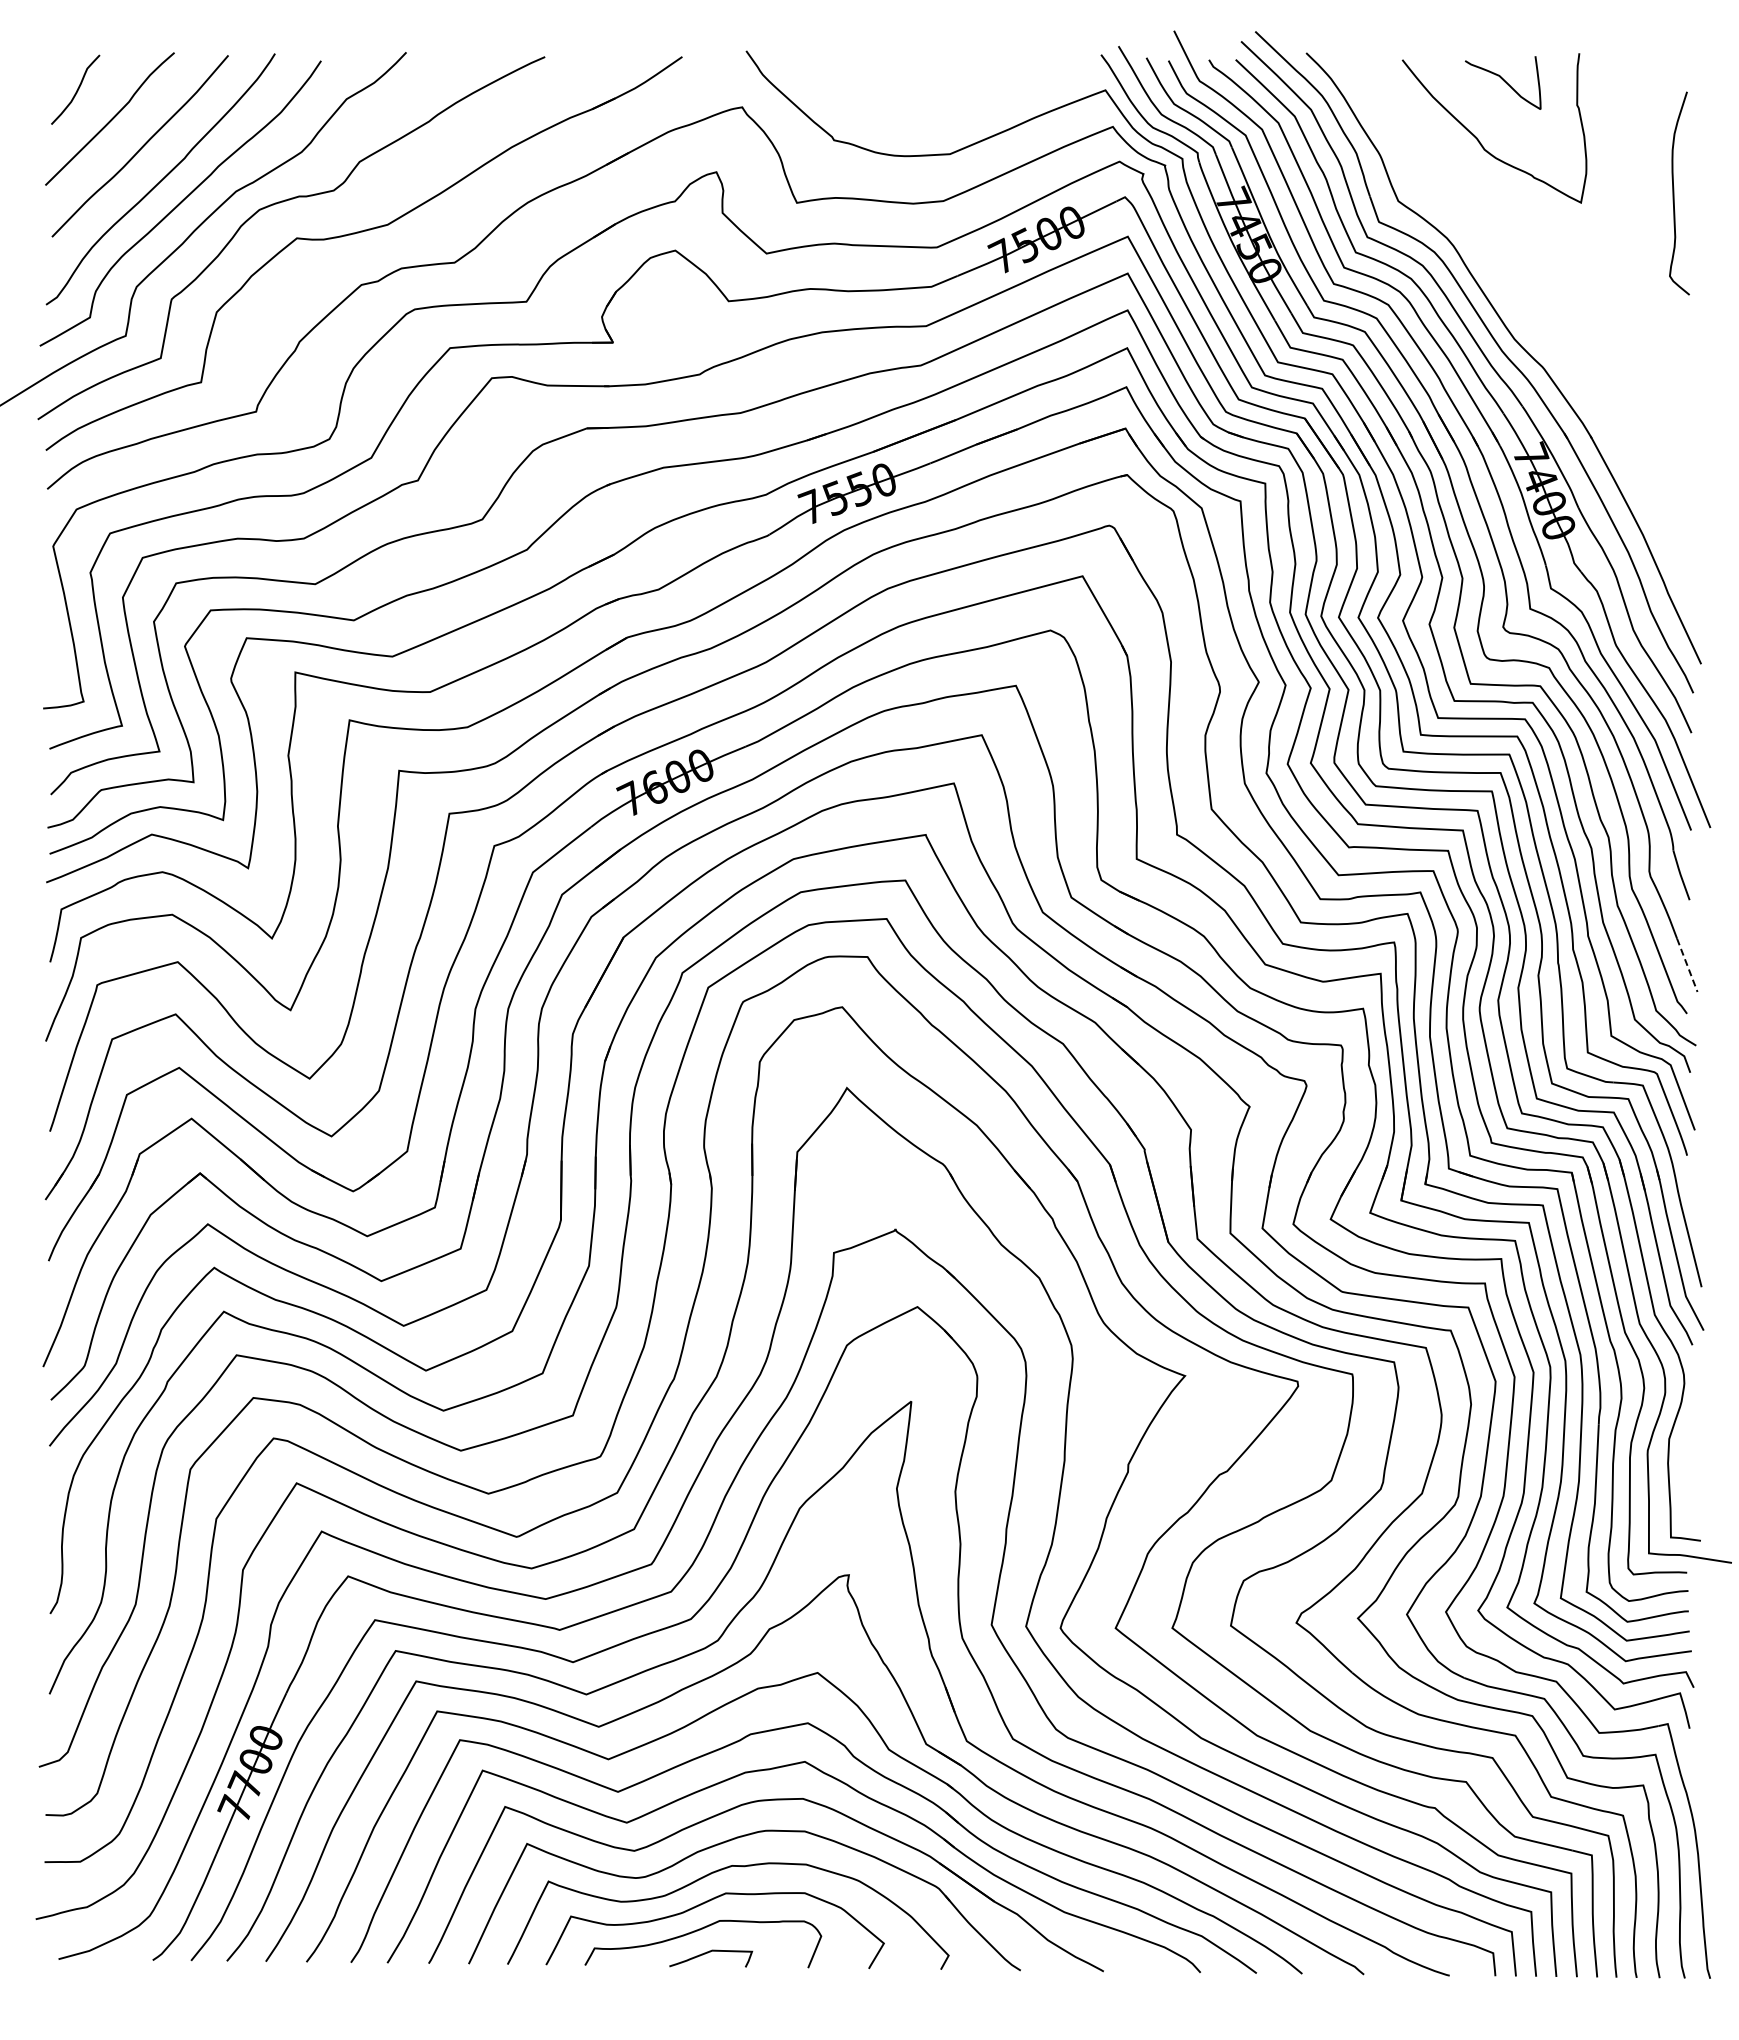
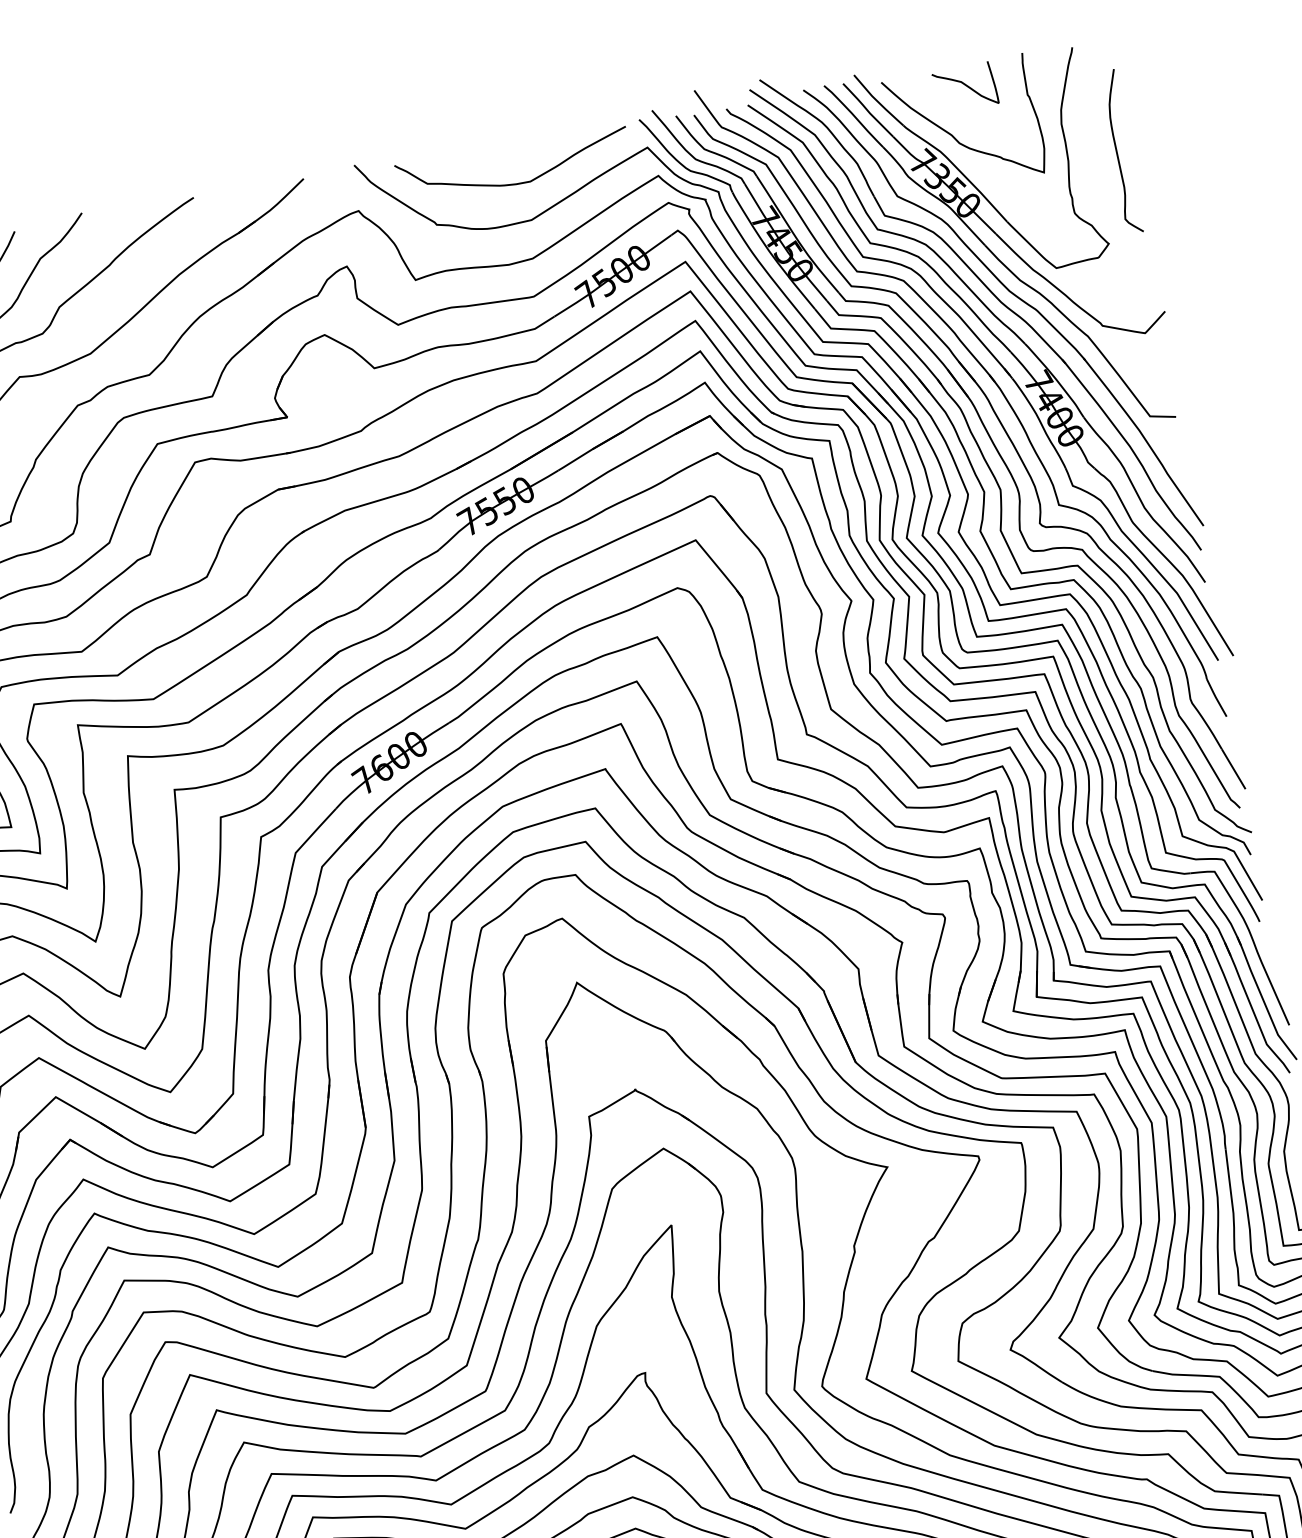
curve: (938, 106) -> (515, 183), added
part: (1515, 286) -> (1003, 248), added
line: (1687, 965) -> (1233, 769), dashed -> solid

